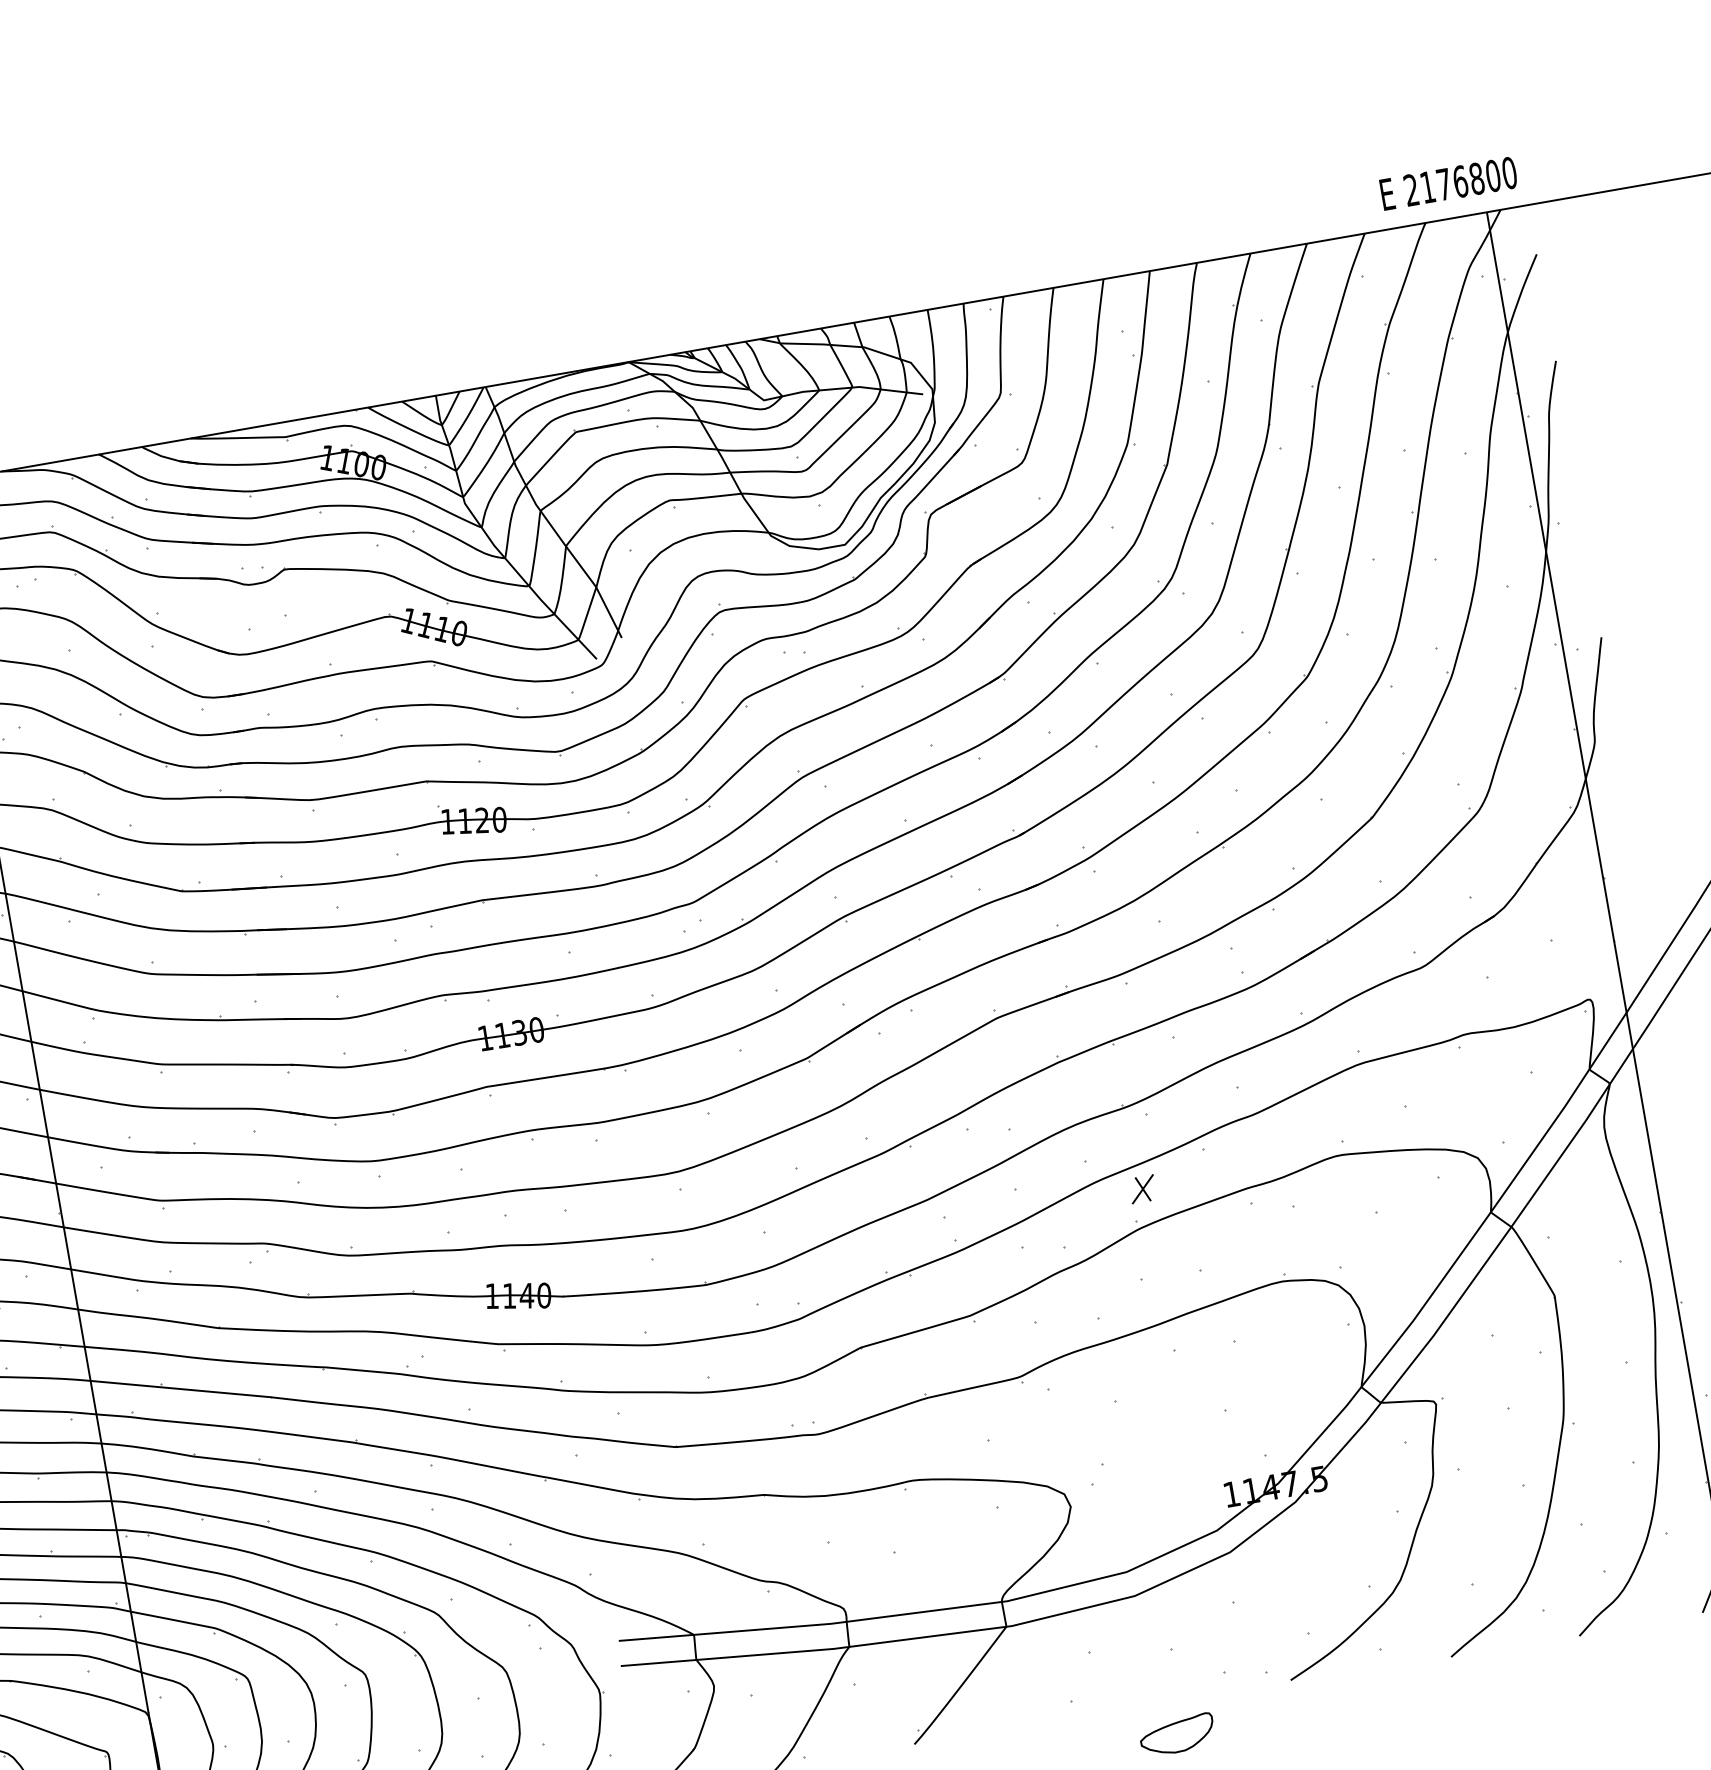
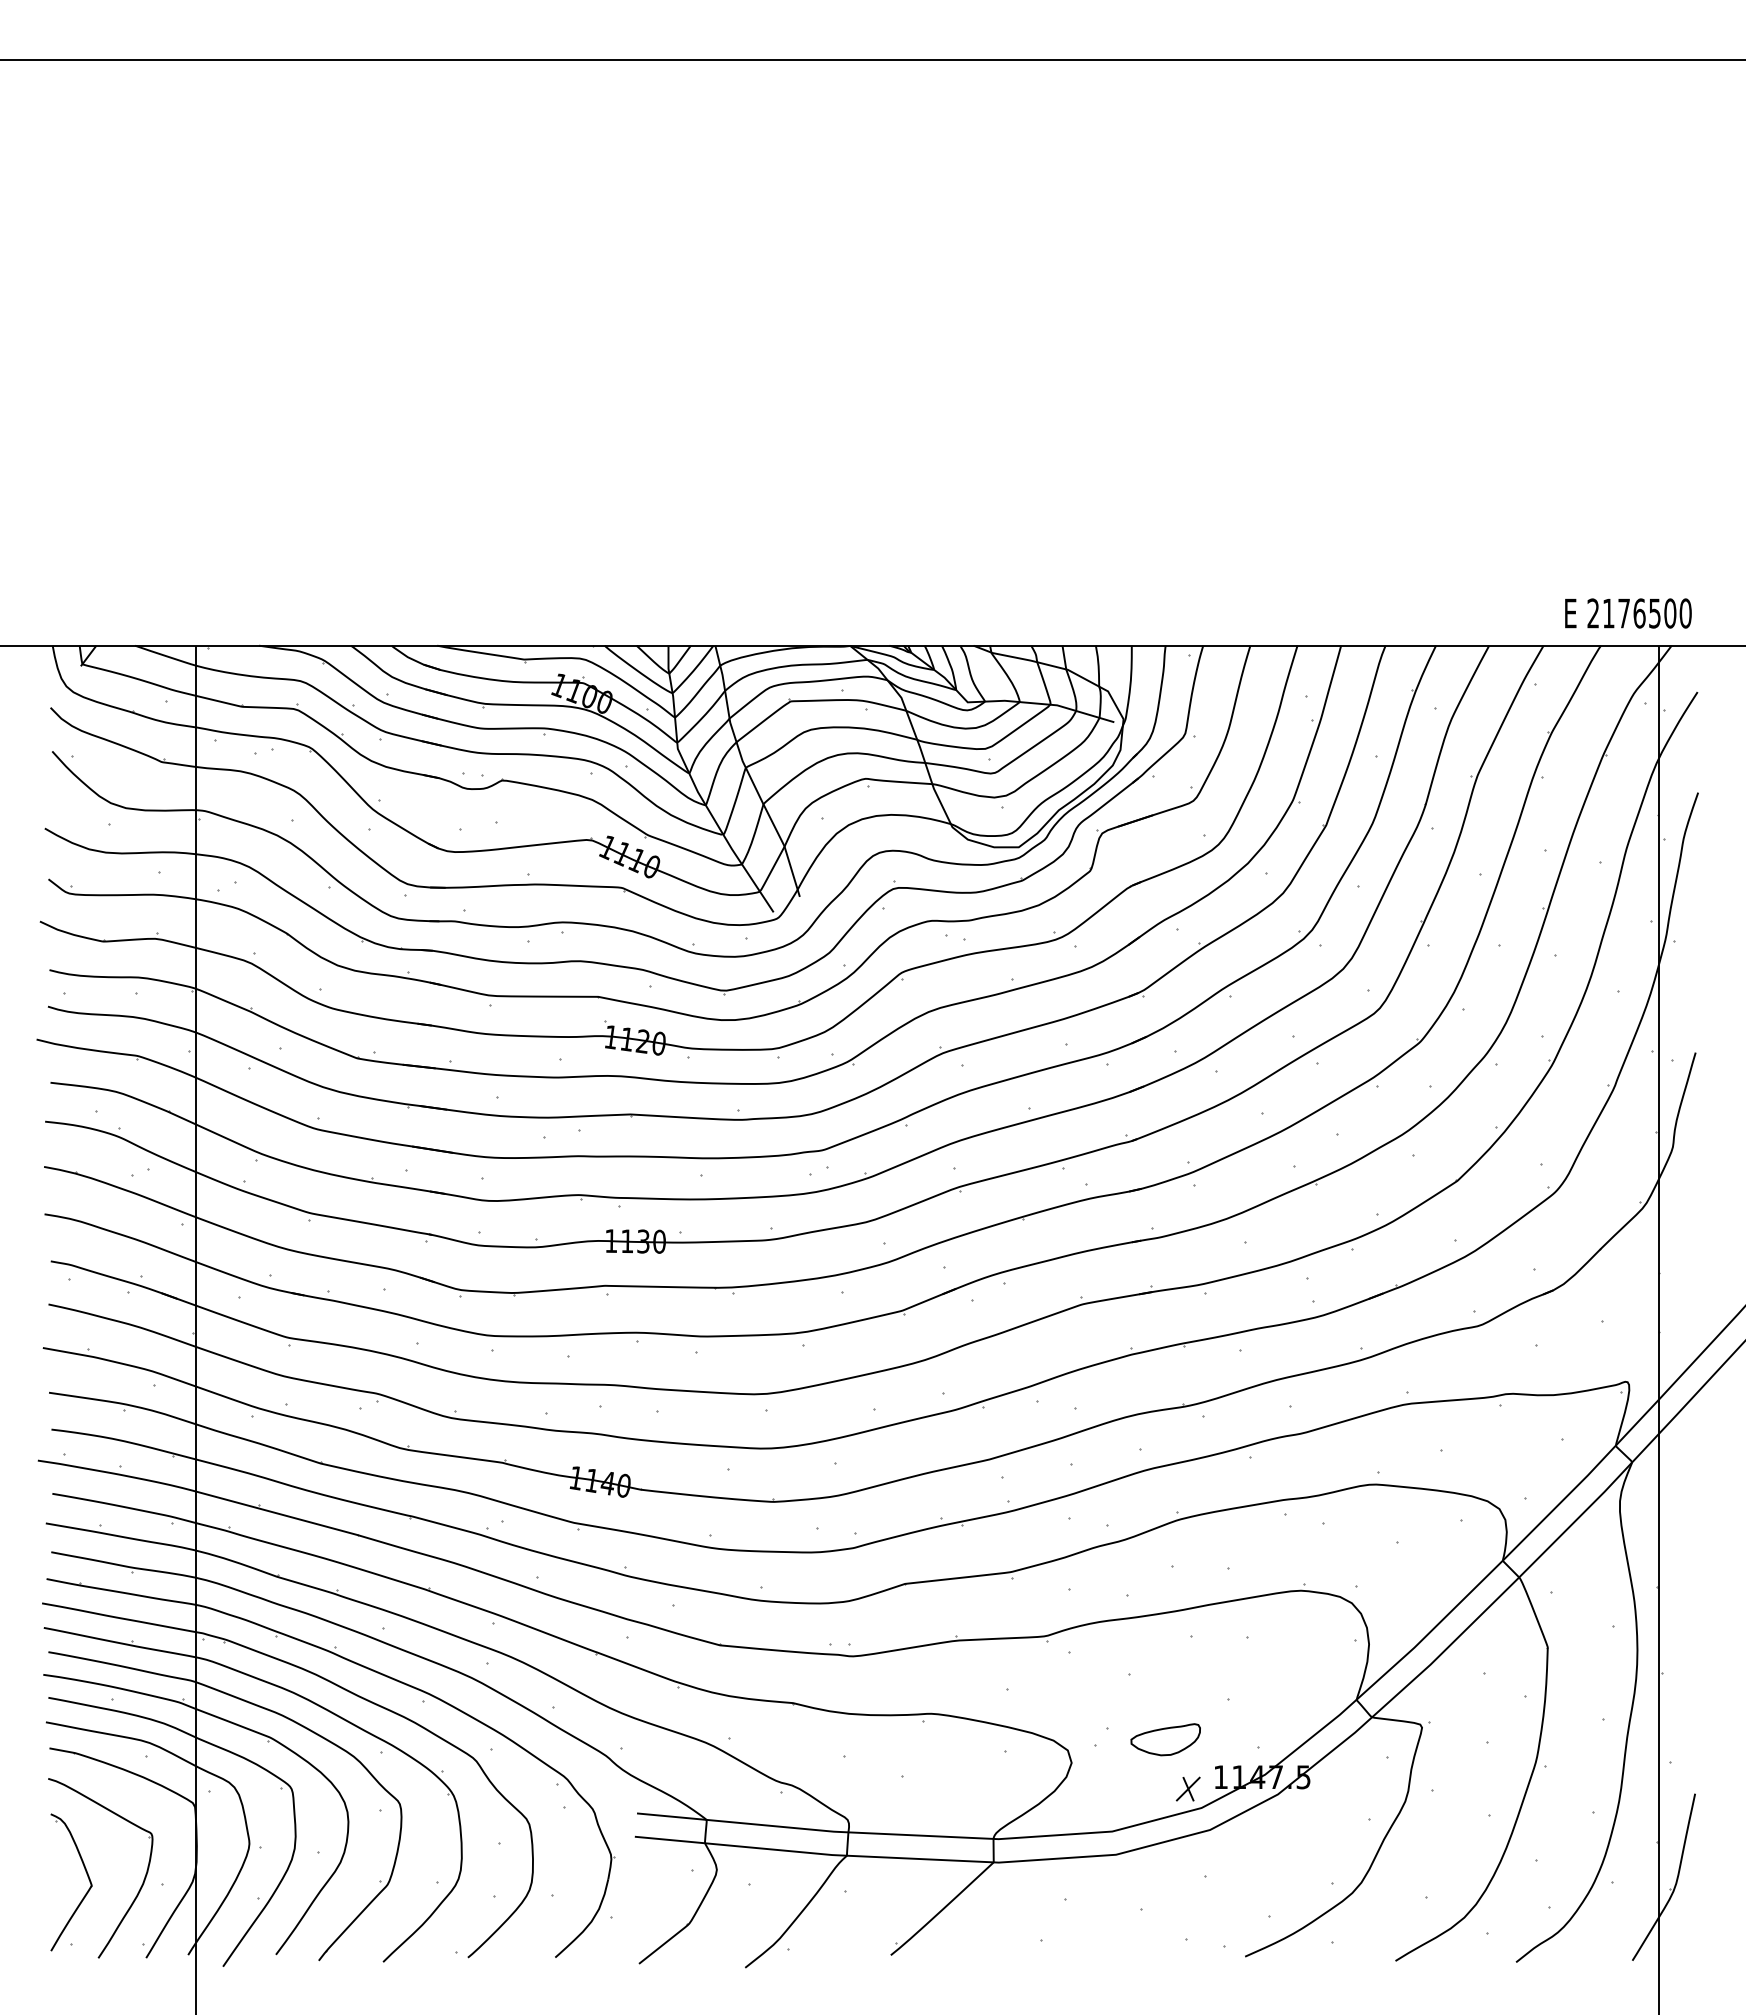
text: (1476, 178) -> (1654, 613), 2176800 -> 2176500
part: (1141, 1188) -> (1187, 1788), moved
part: (1177, 1734) -> (1165, 1739), moved

